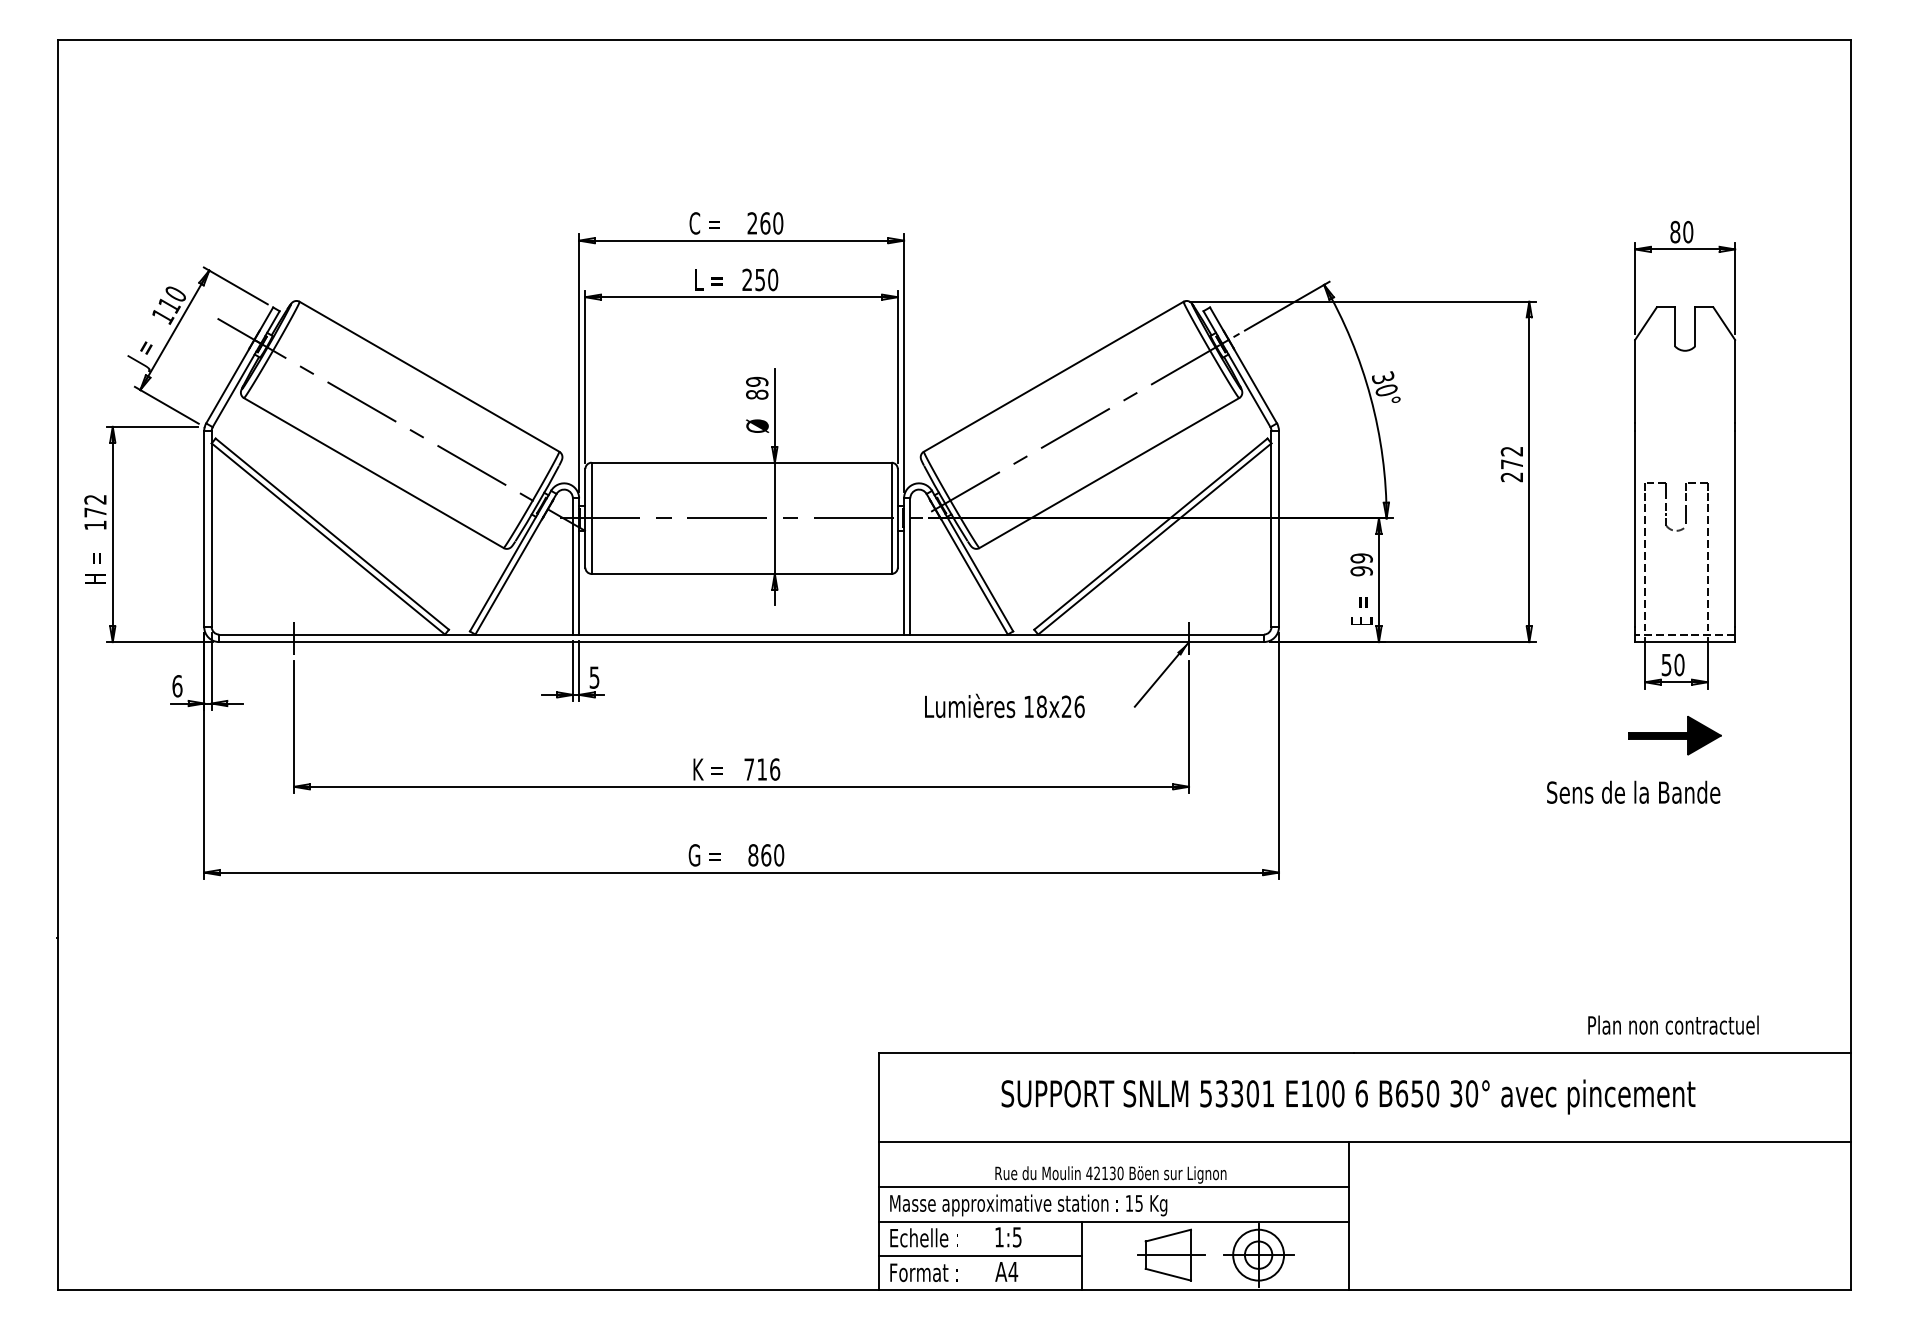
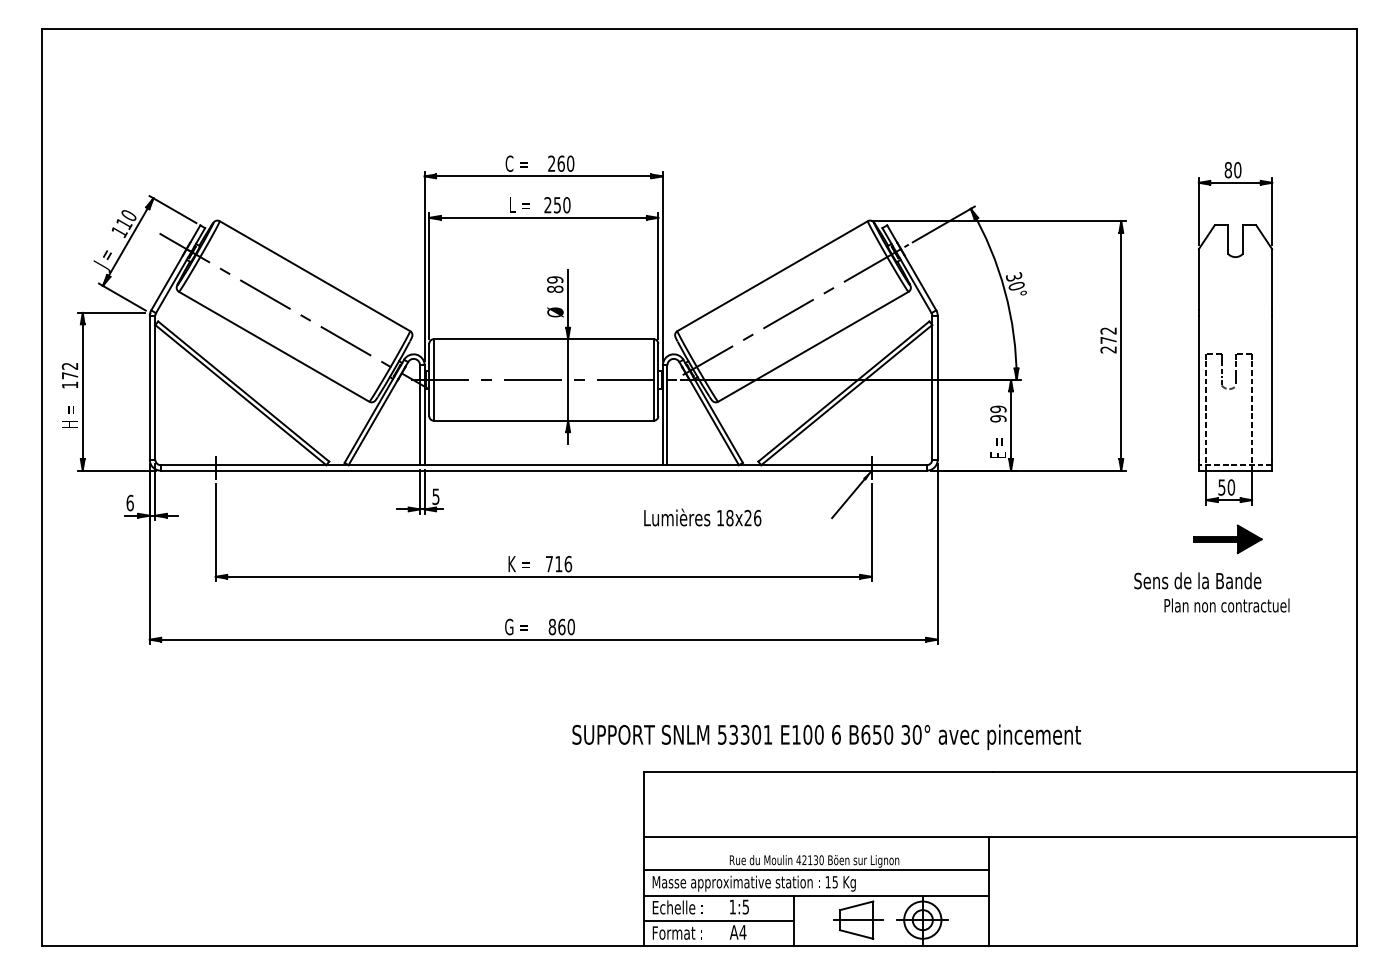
text: (1004, 705) -> (702, 517), moved
text: (1672, 1025) -> (1226, 605), moved
text: (1348, 1097) -> (826, 737), moved

